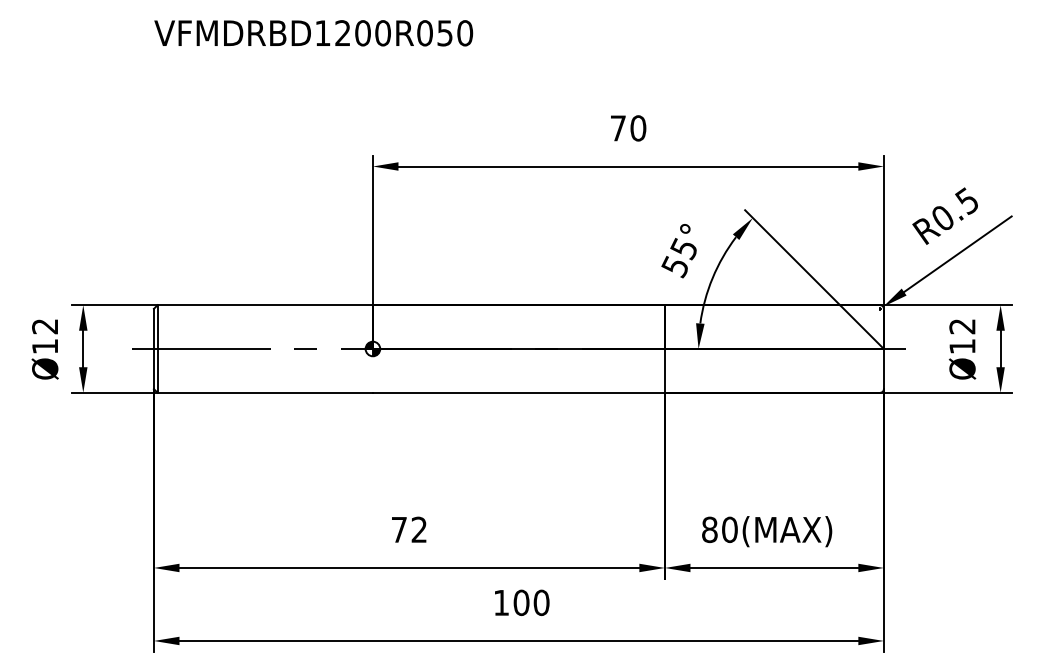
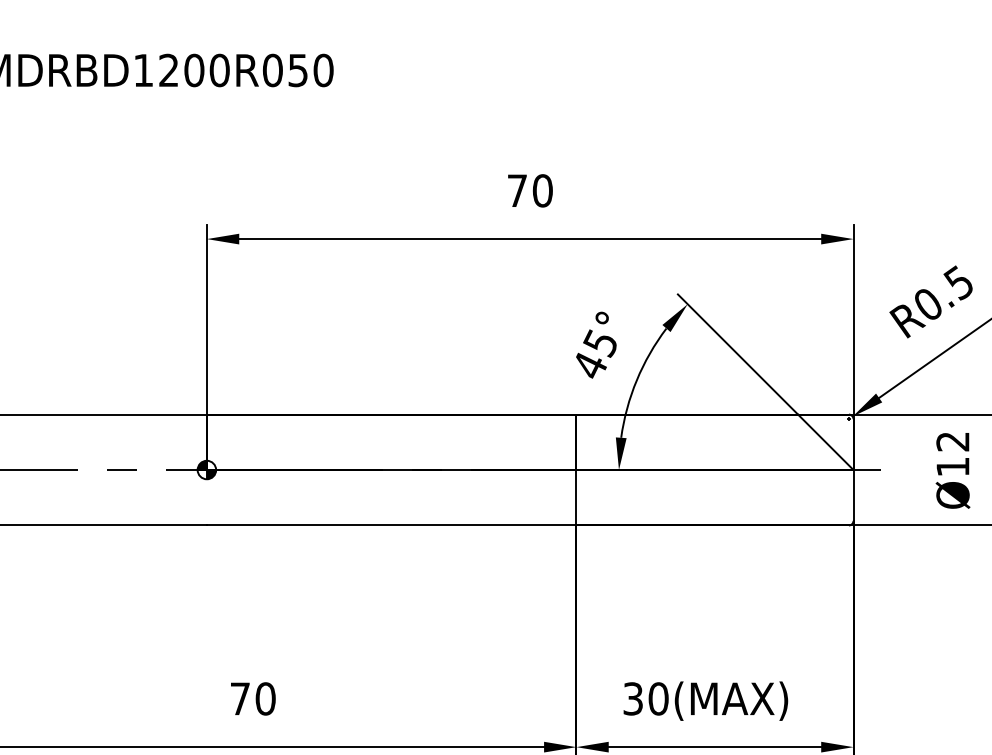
text: (674, 267) -> (588, 366), 55° -> 45°
text: (419, 529) -> (265, 698), 72 -> 70
text: (709, 529) -> (632, 698), 80(MAX) -> 30(MAX)

